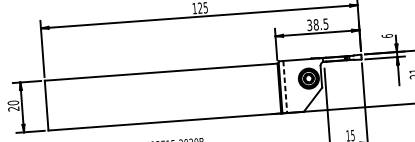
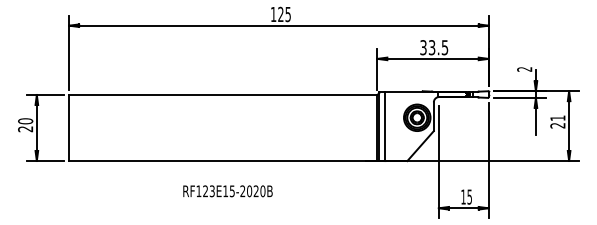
text: (315, 24) -> (431, 47), 38.5 -> 33.5
text: (387, 35) -> (524, 68), 6 -> 2
line: (285, 87) -> (385, 127), dashed -> solid

